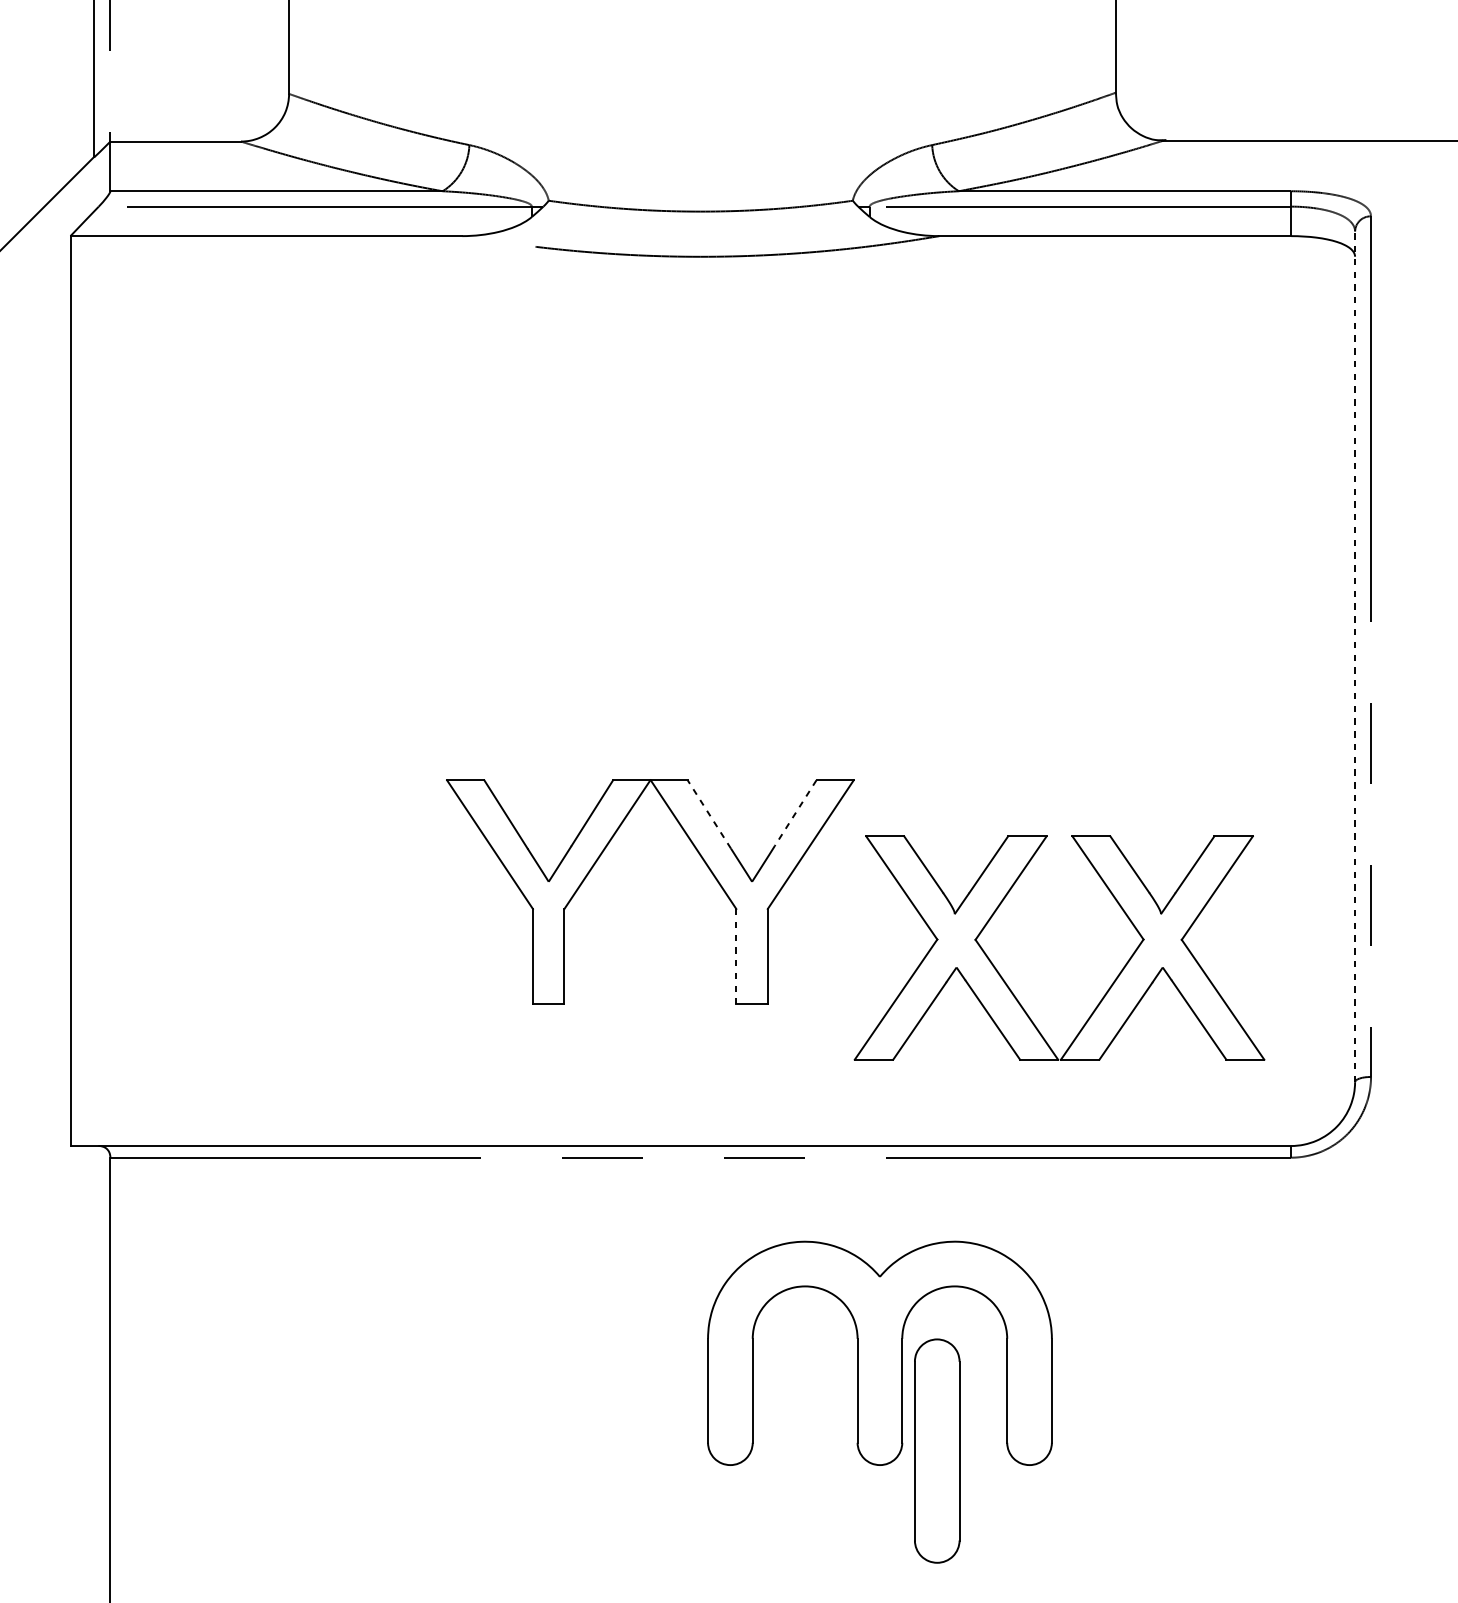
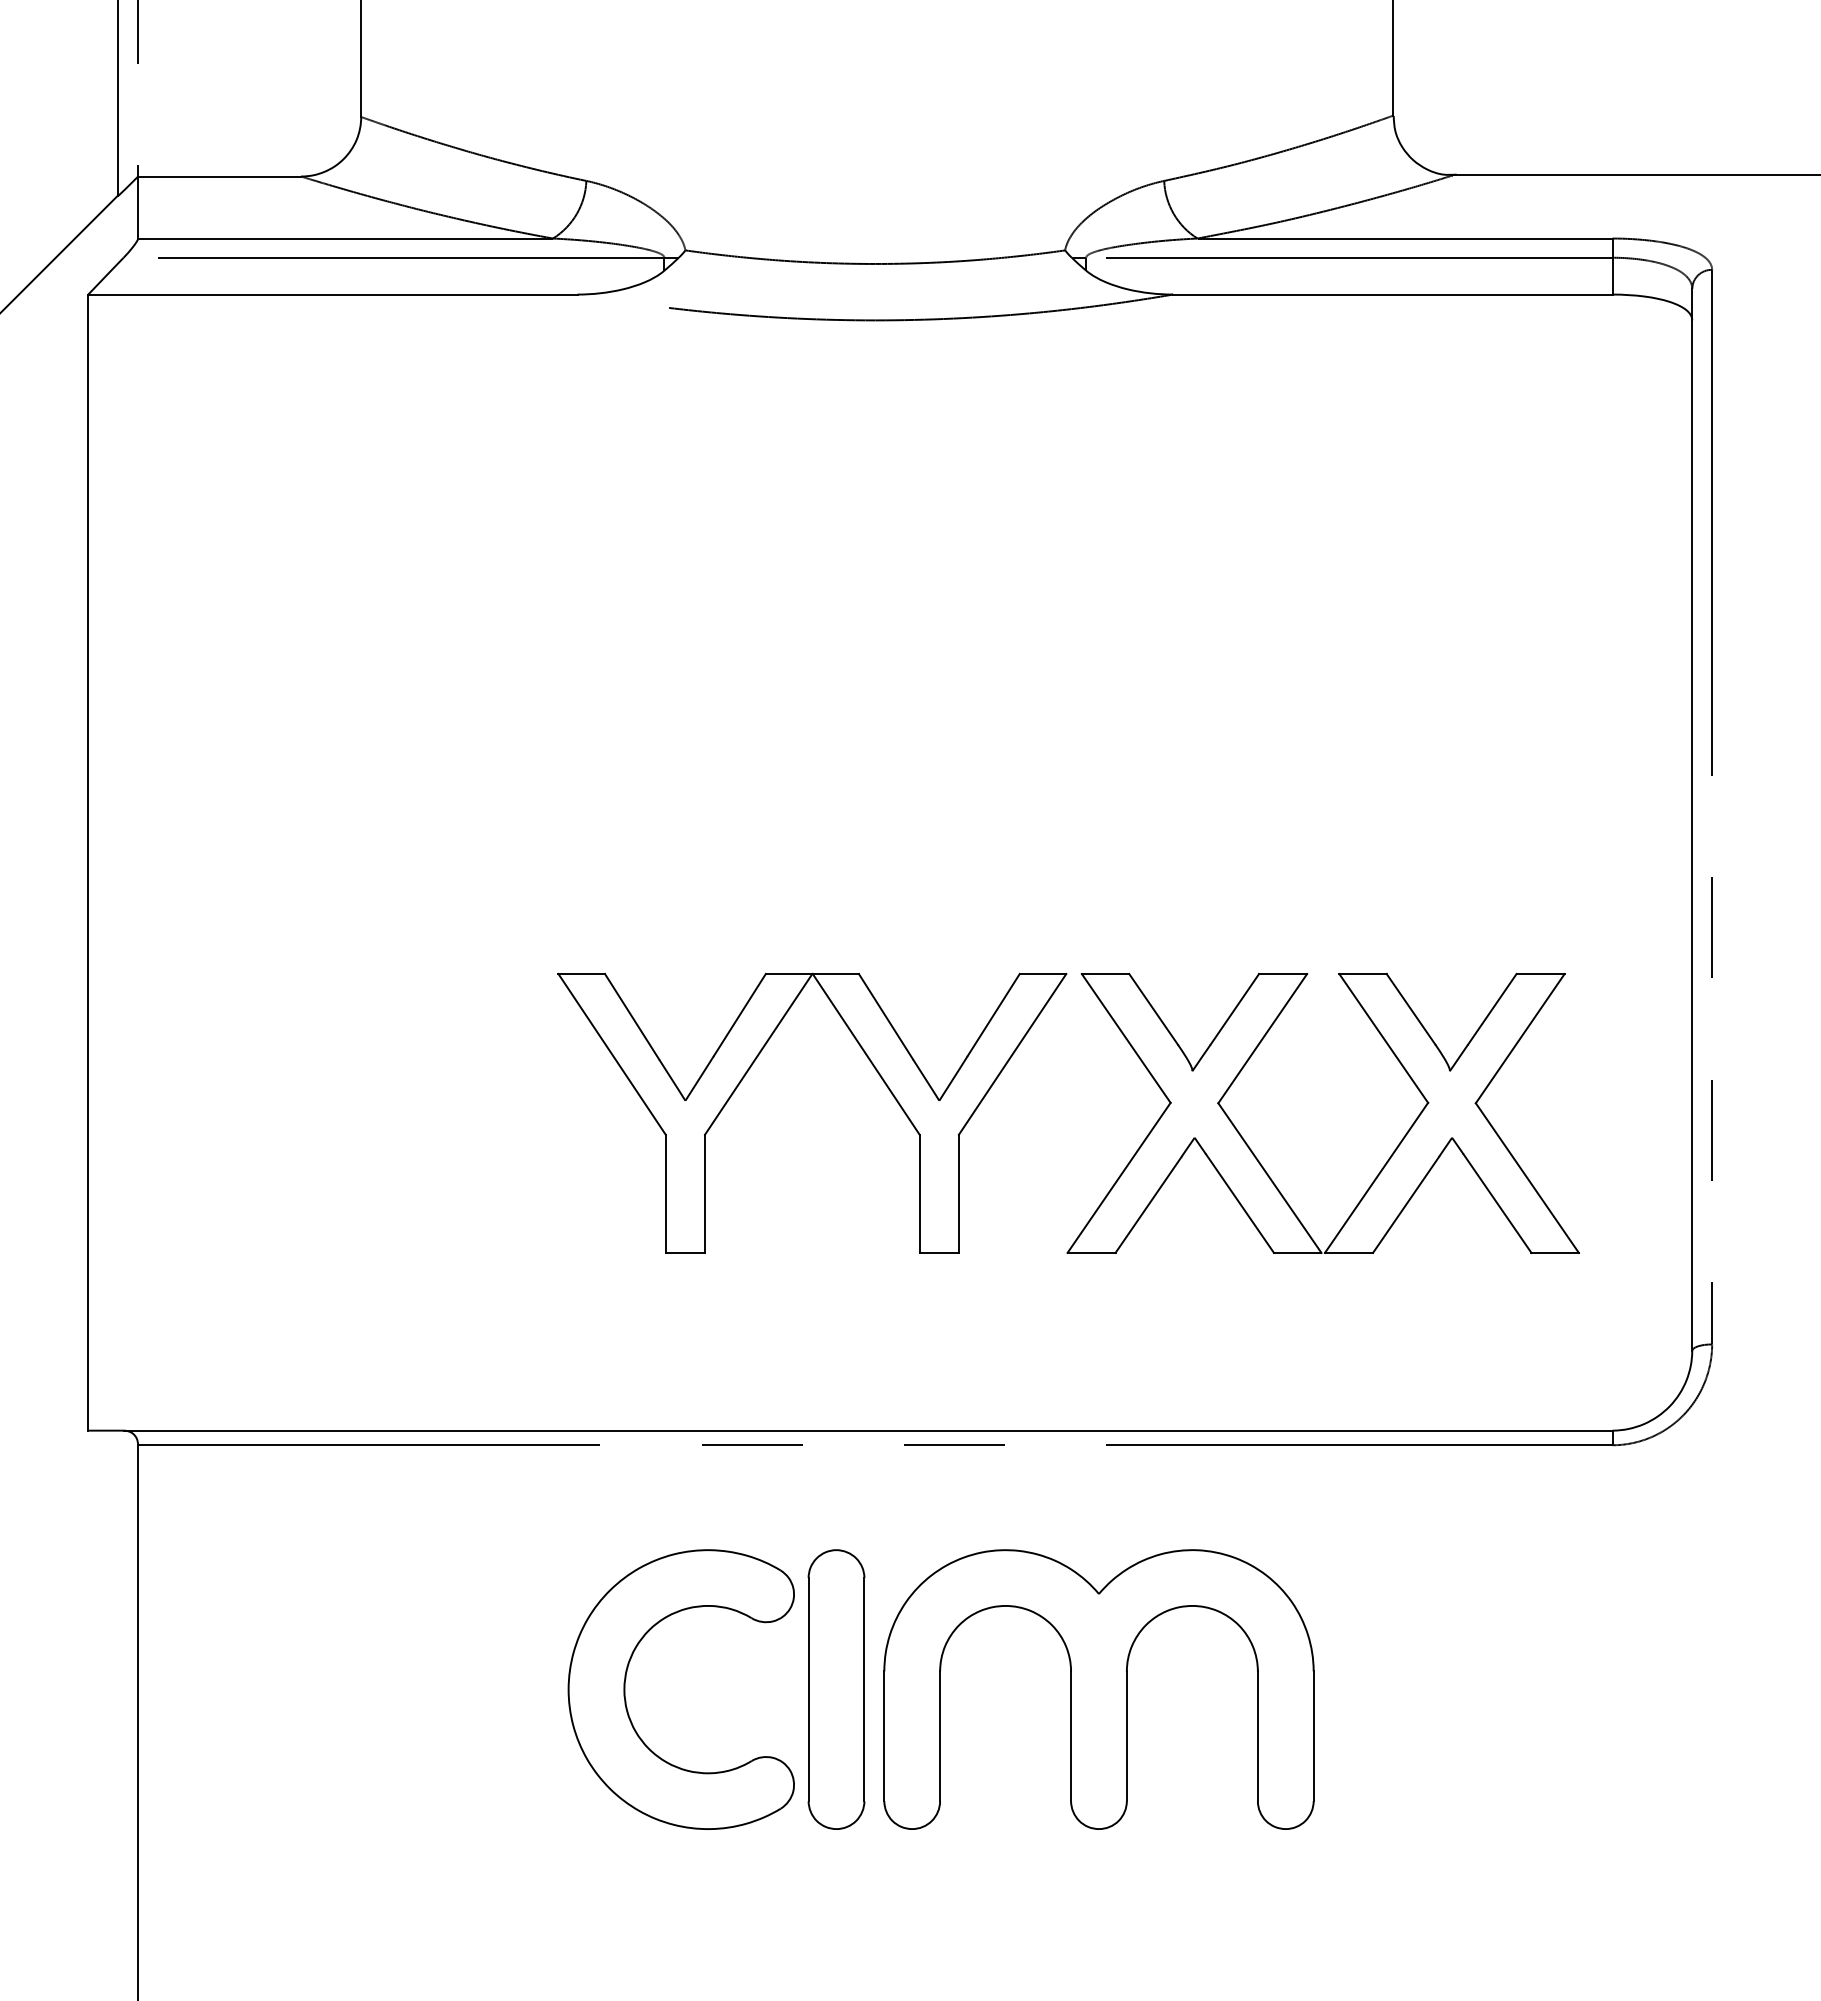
line: (1355, 656) -> (1692, 819), dashed -> solid
line: (795, 813) -> (993, 1015), dashed -> solid
line: (708, 814) -> (885, 1016), dashed -> solid
line: (736, 956) -> (919, 1194), dashed -> solid
part: (1006, 982) -> (1256, 1156), moved
part: (501, 1345) -> (626, 1679), added
part: (937, 1451) -> (836, 1689), moved

